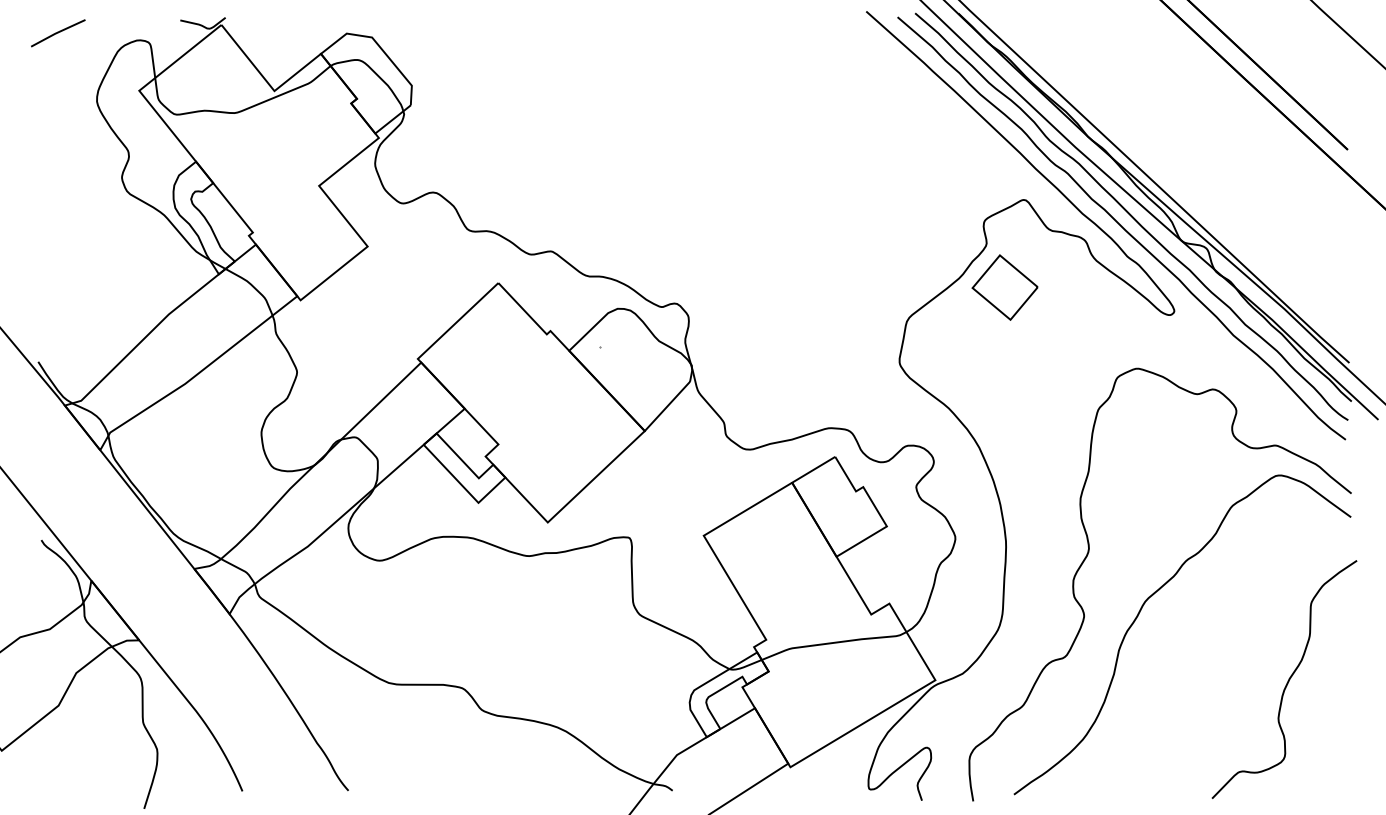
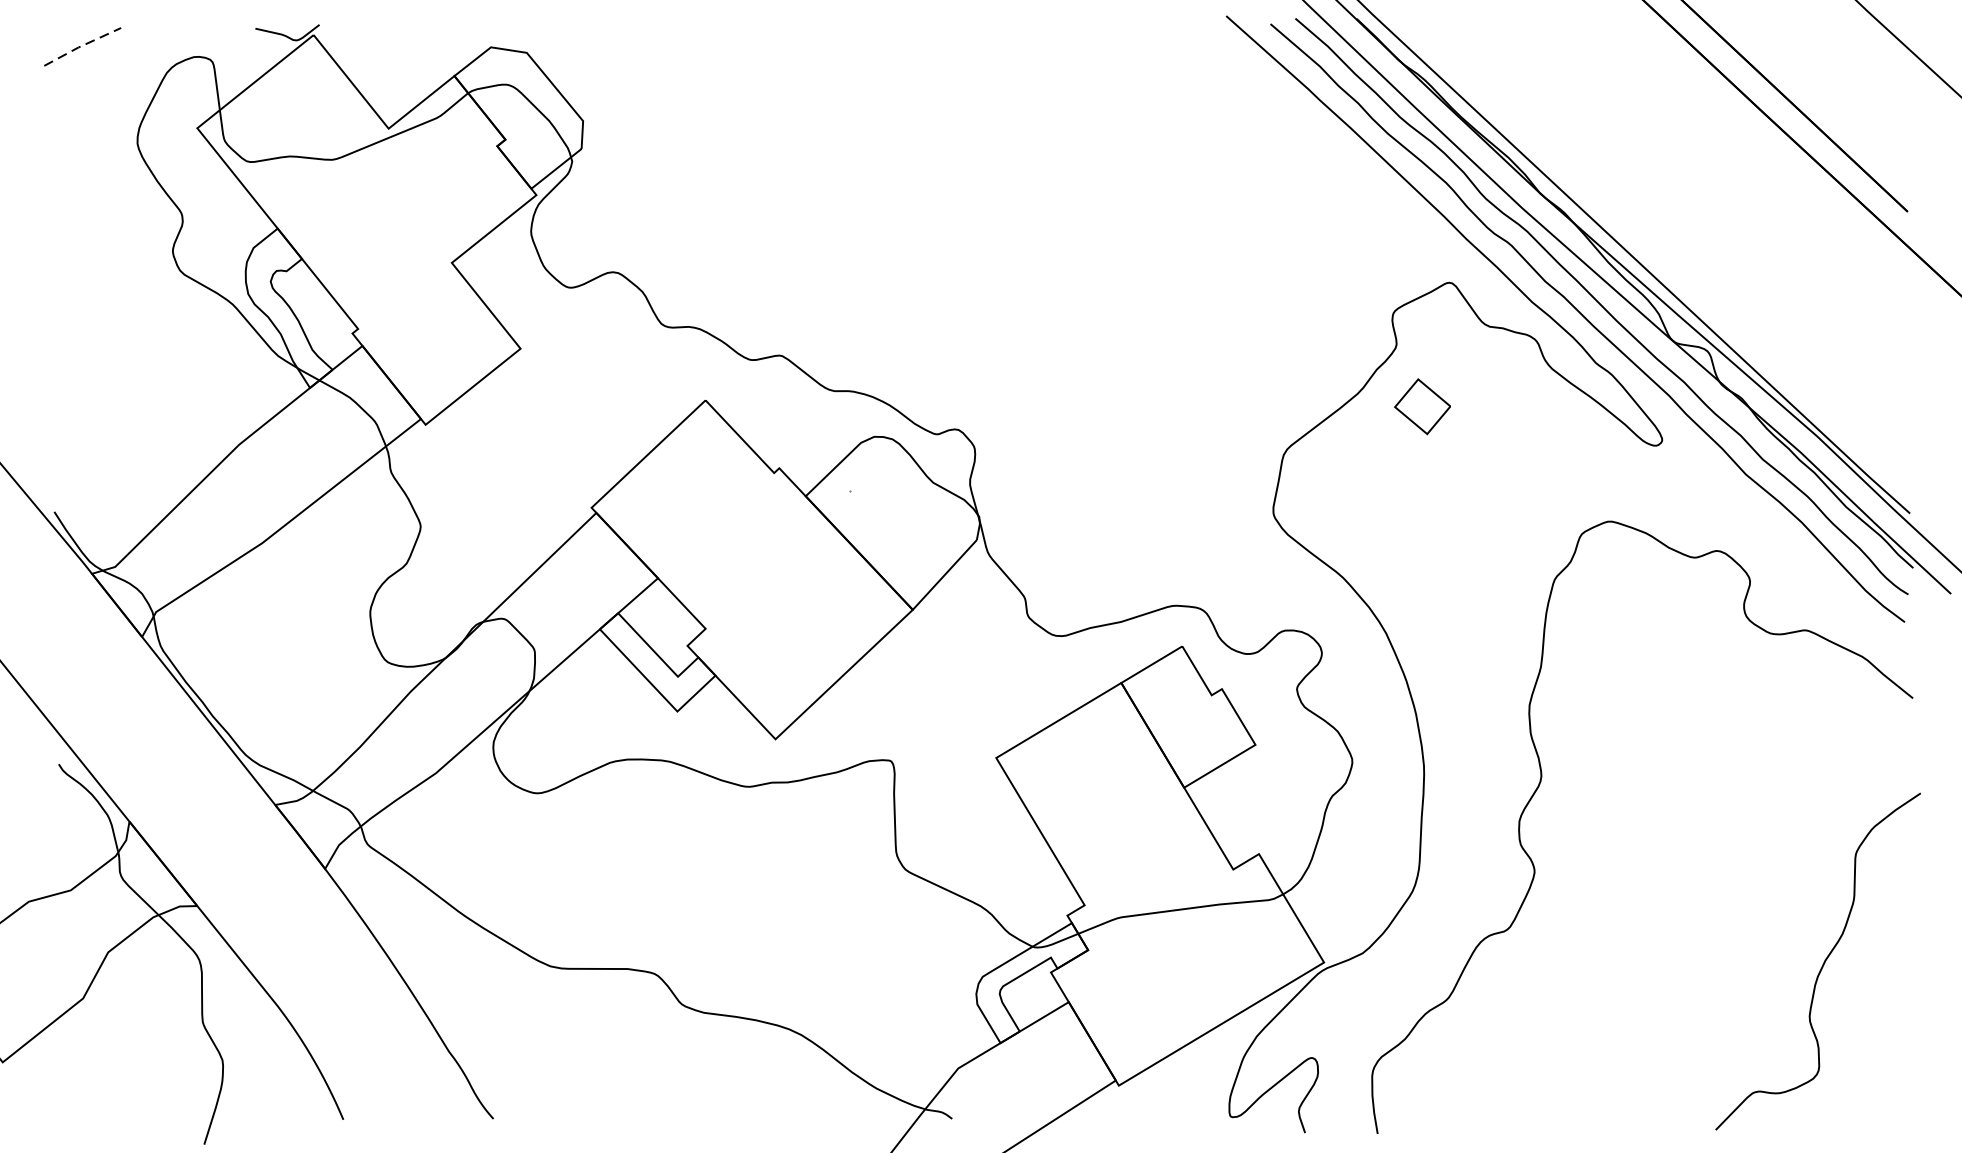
line: (57, 32) -> (81, 45), solid -> dashed
part: (1004, 287) -> (1421, 406), size x0.6
curve: (1140, 612) -> (1614, 866), removed

